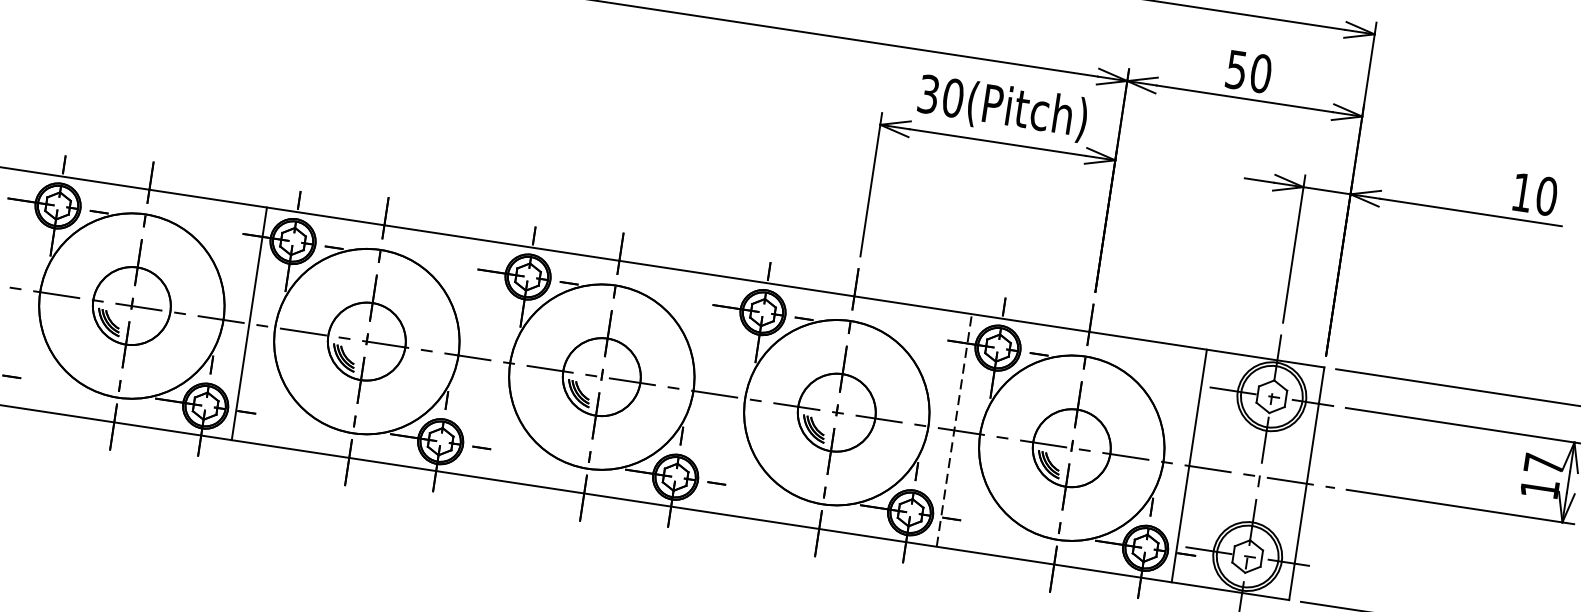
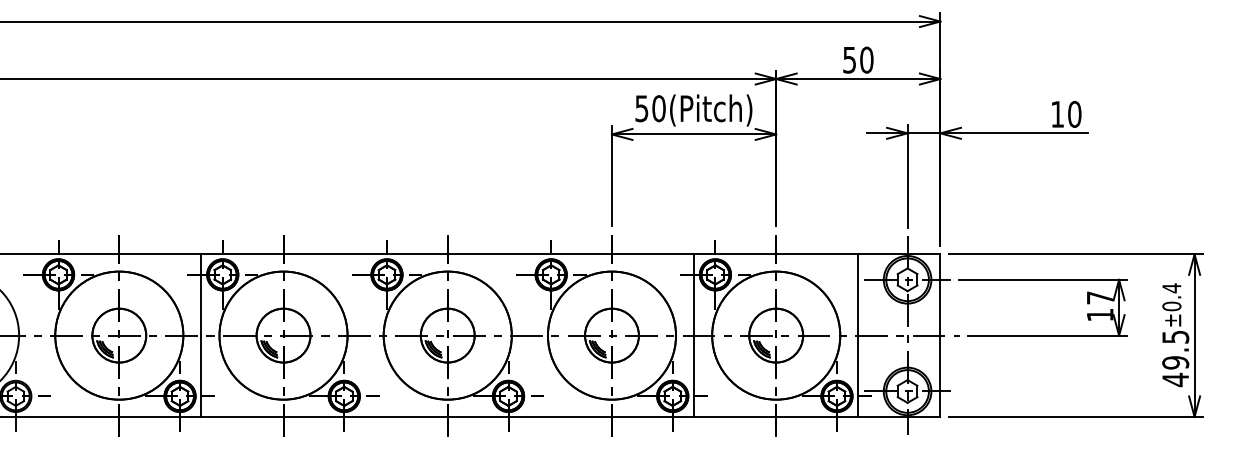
text: (929, 94) -> (642, 108), 30(Pitch) -> 50(Pitch)
line: (954, 430) -> (694, 335), dashed -> solid

